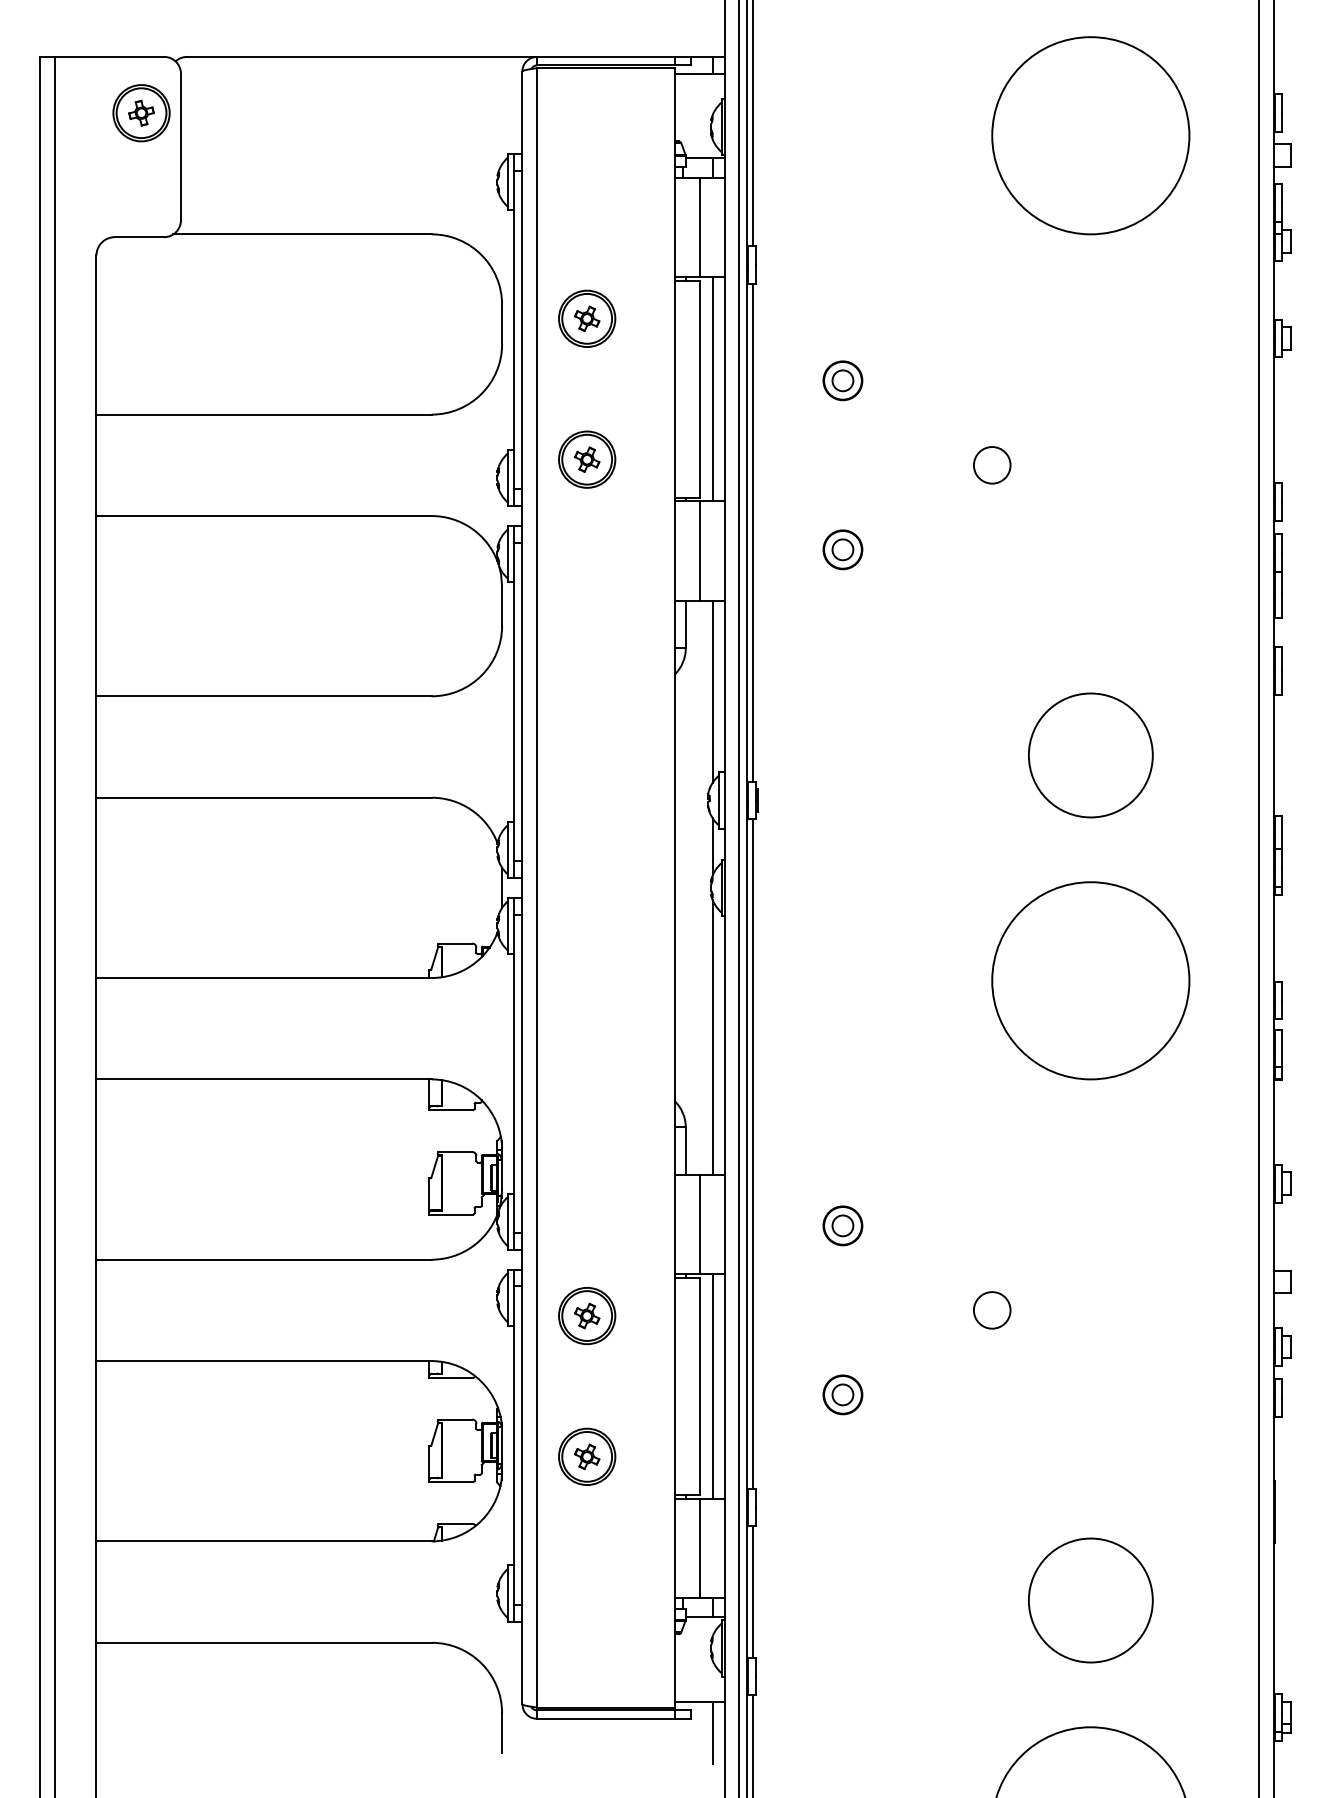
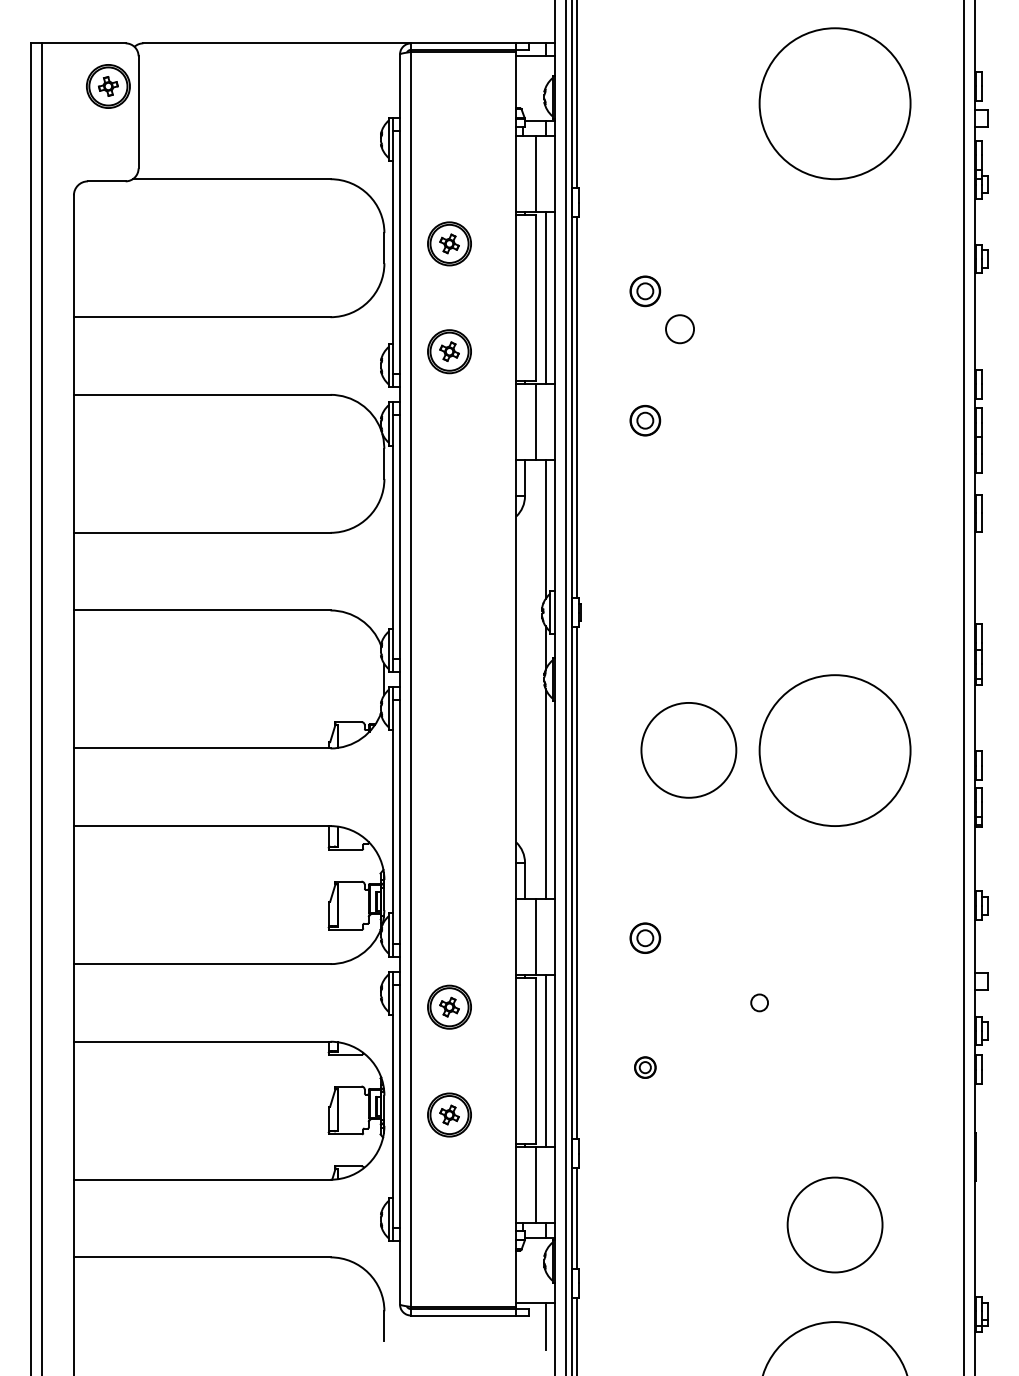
circle: (992, 465) -> (680, 329), moved
circle: (1090, 755) -> (688, 750), moved
circle: (991, 1310) -> (759, 1003), size x0.6
part: (842, 1394) -> (644, 1067), size x0.7

